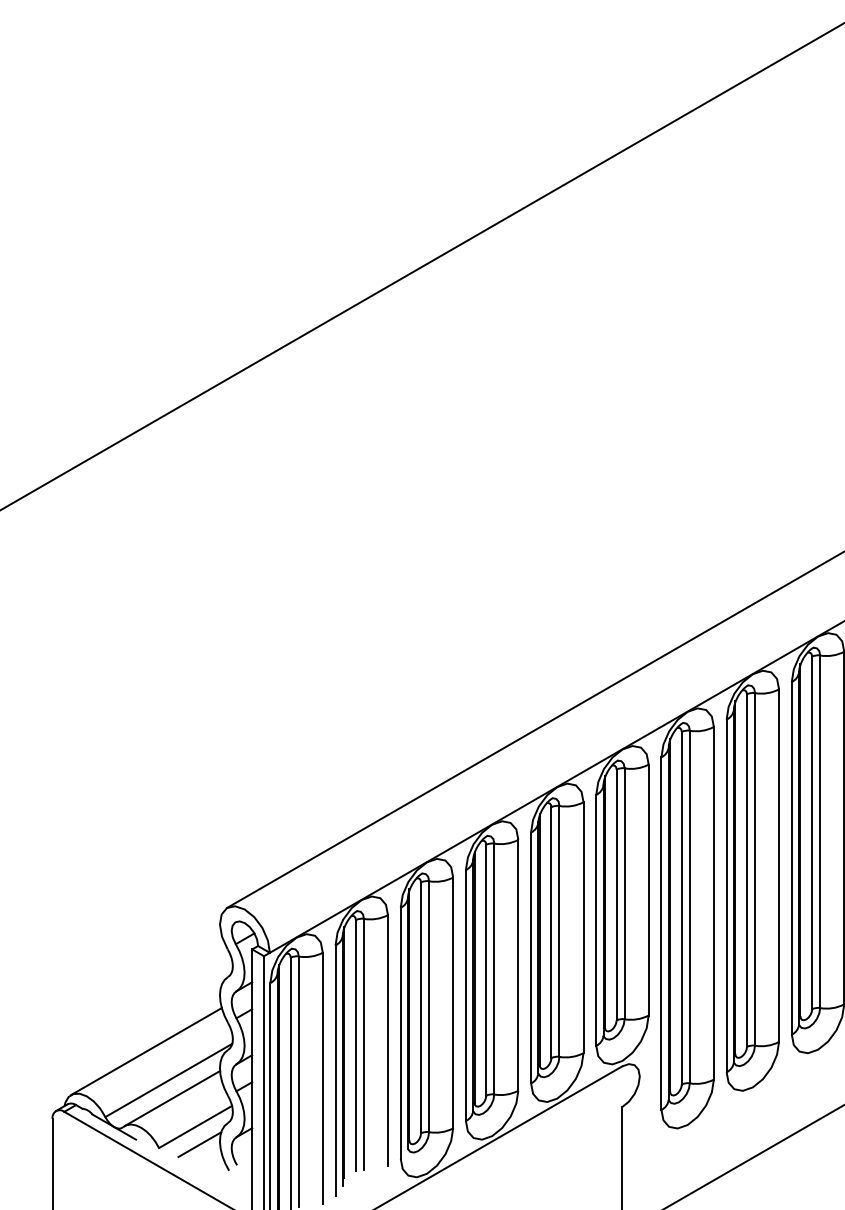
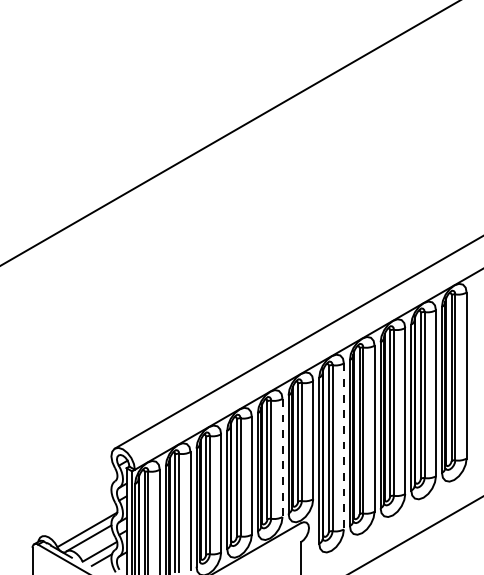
line: (712, 903) -> (343, 446), solid -> dashed
line: (583, 928) -> (282, 458), solid -> dashed
line: (145, 1049) -> (76, 515), removed

